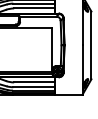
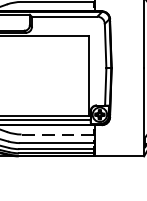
line: (33, 82) -> (56, 134), solid -> dashed

